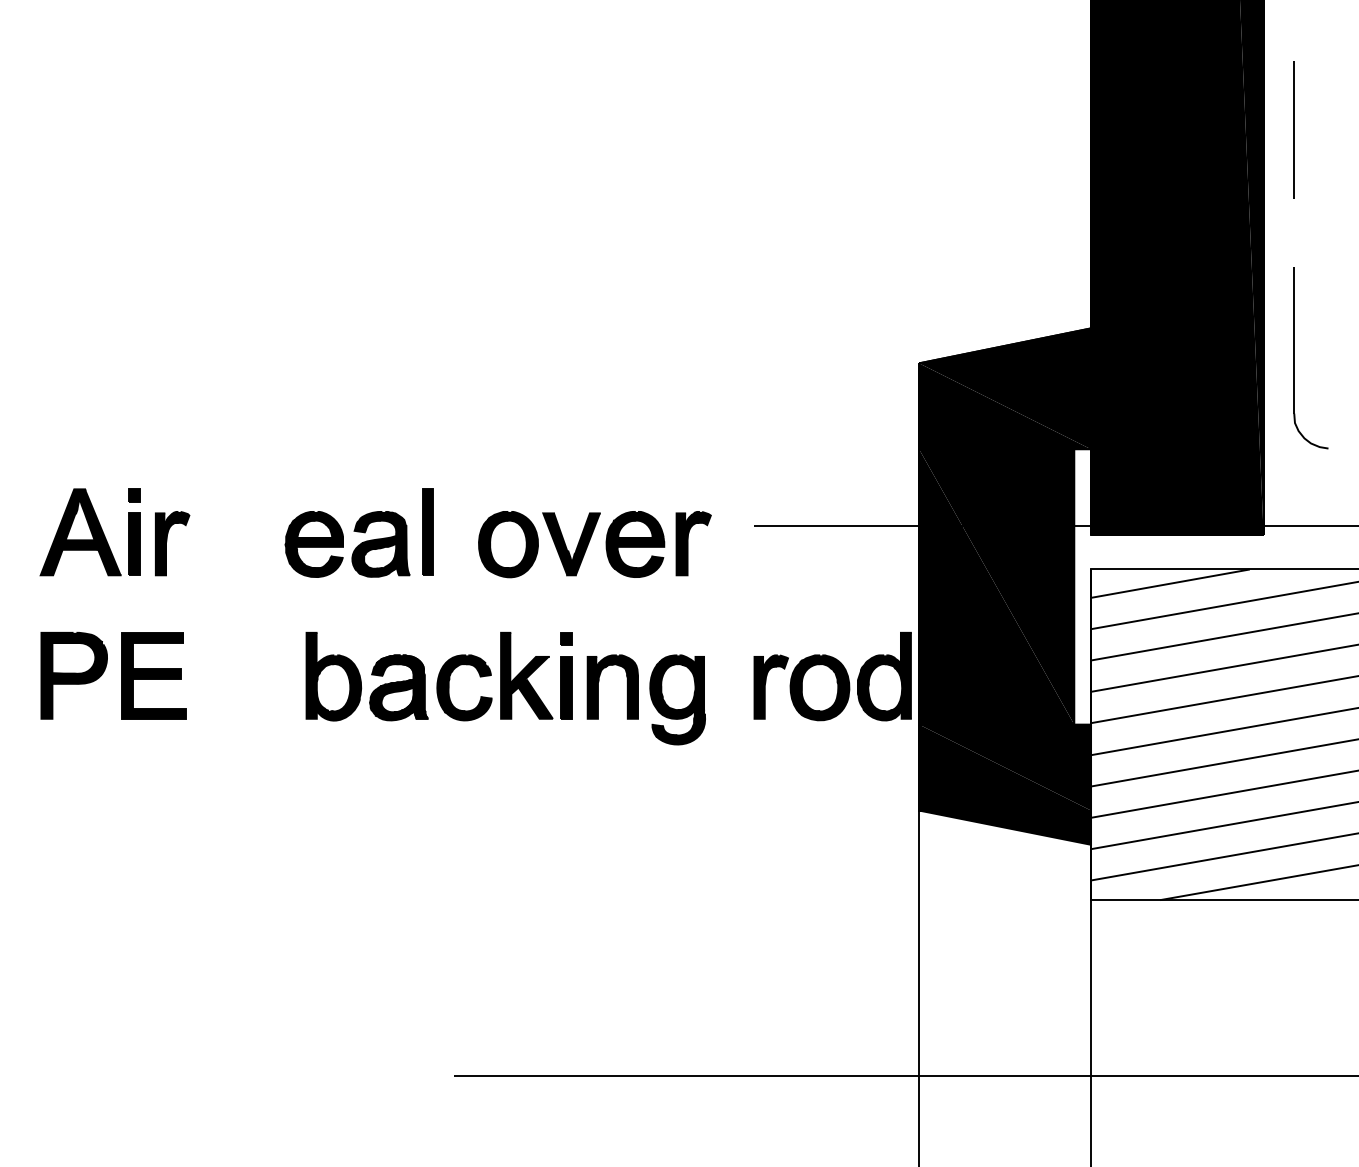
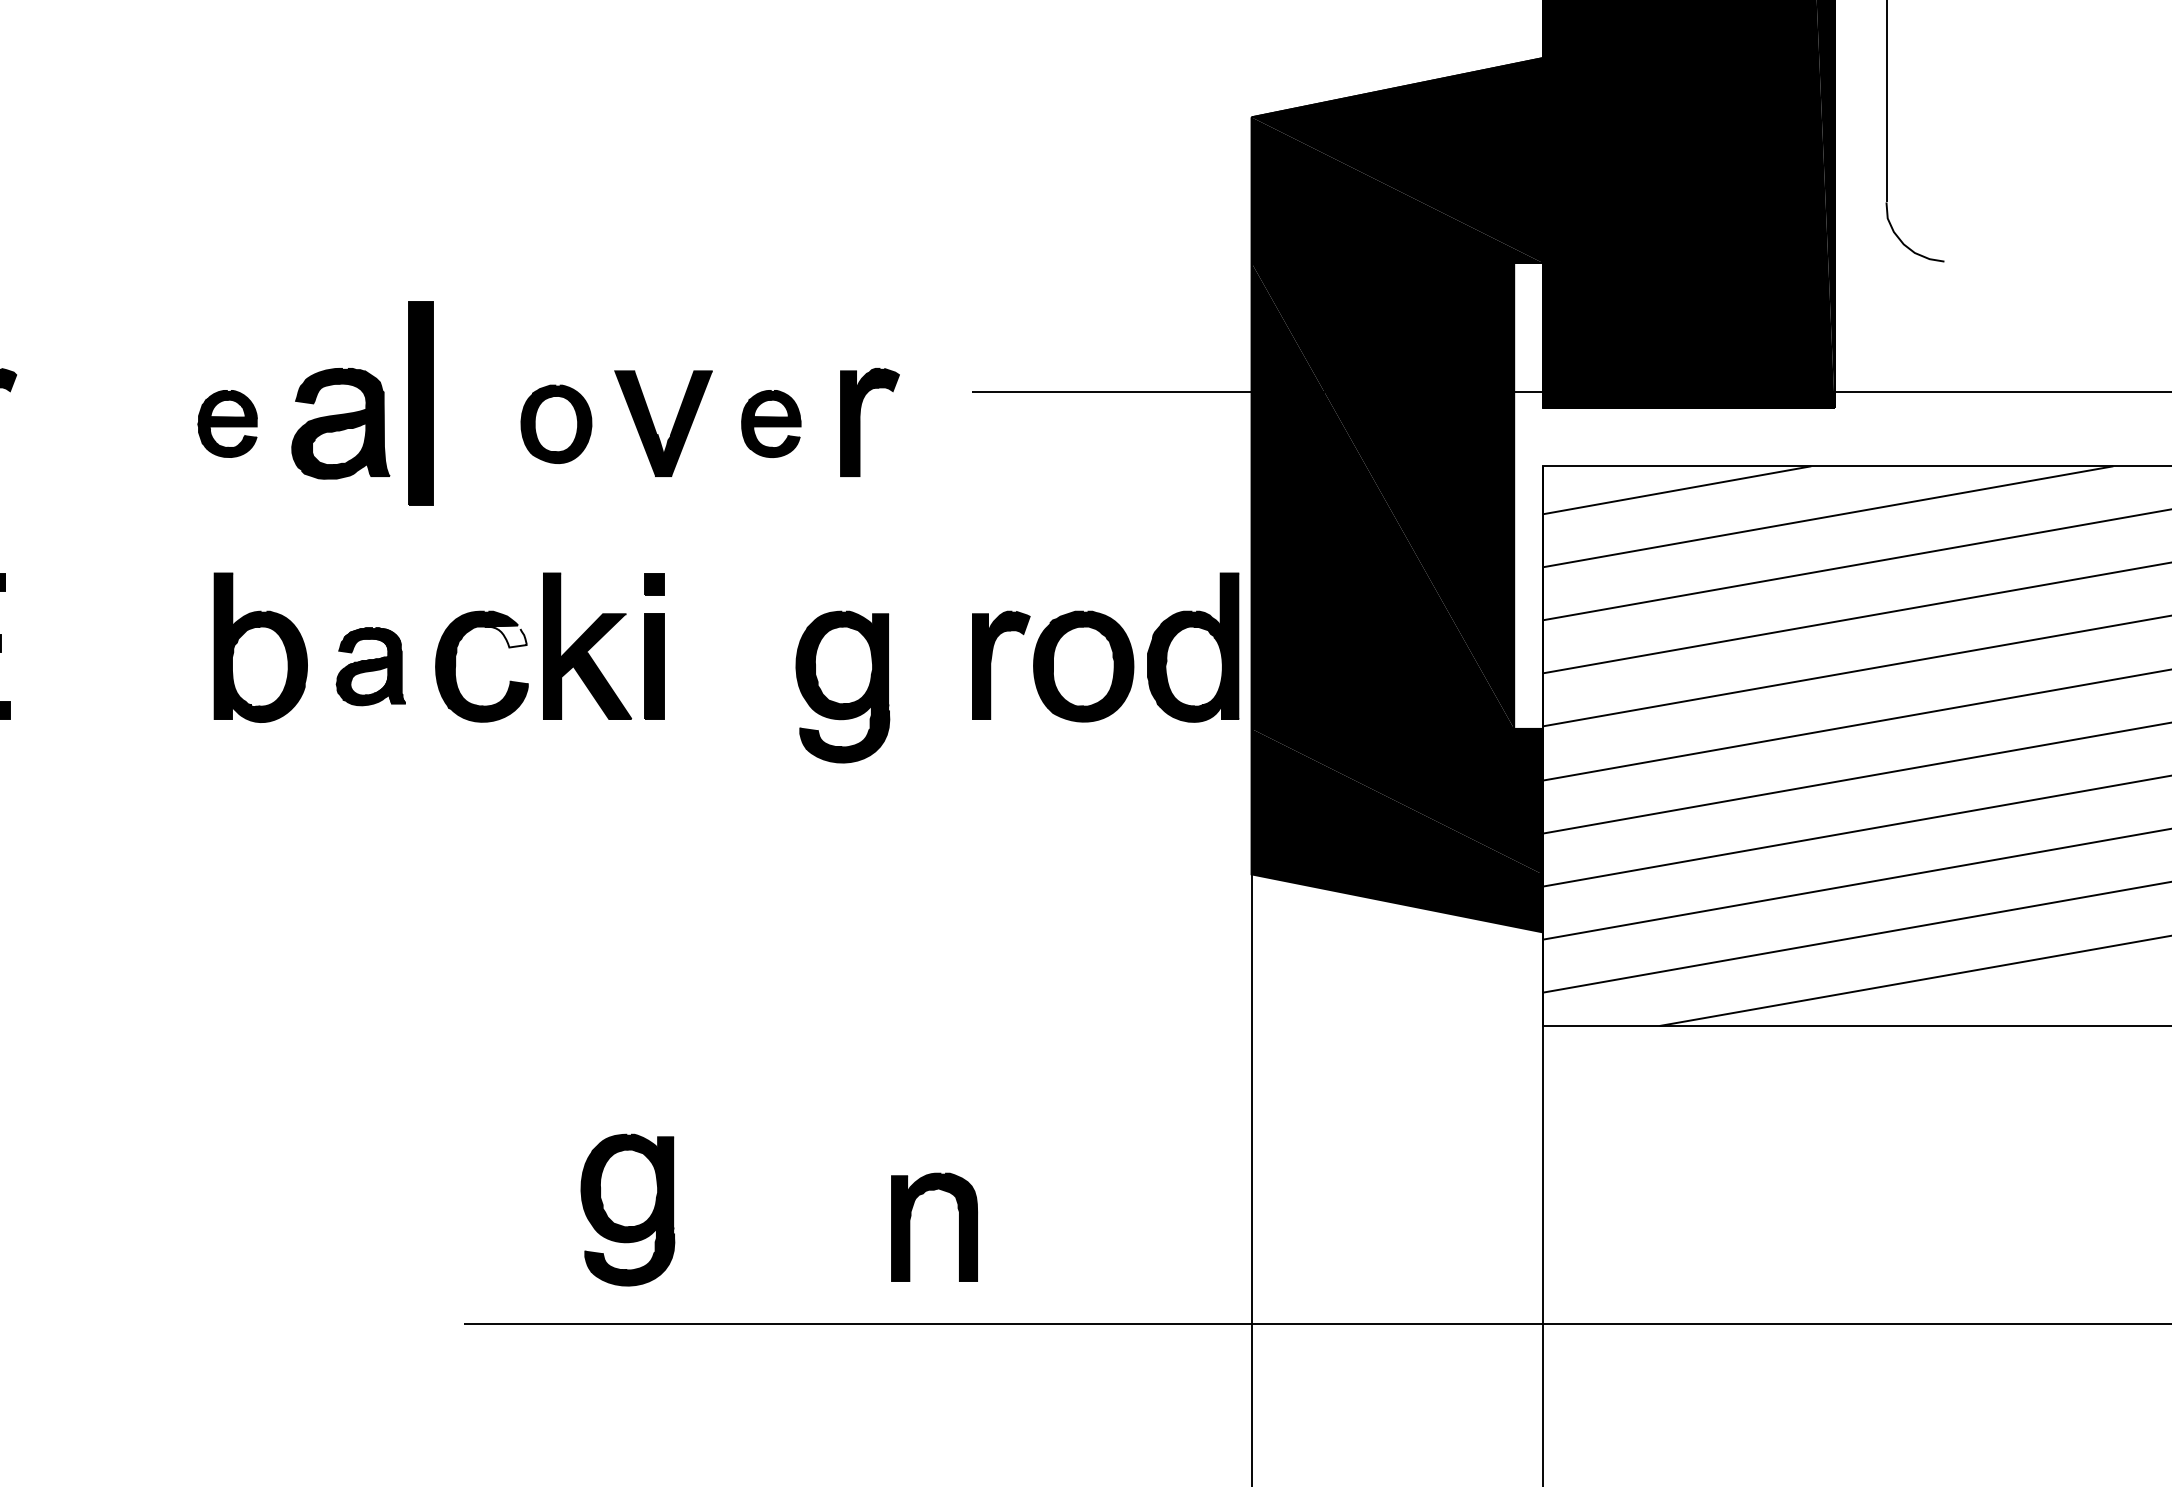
part: (427, 531) -> (419, 401), size x1.4
part: (313, 544) -> (226, 424), size x0.6
part: (508, 544) -> (556, 424), size x0.7
part: (635, 544) -> (771, 424), size x0.6
fill: (478, 669) -> (505, 635), removed
part: (599, 681) -> (911, 1217), moved
part: (398, 687) -> (370, 666), size x0.7
part: (550, 1008) -> (627, 1209), added

